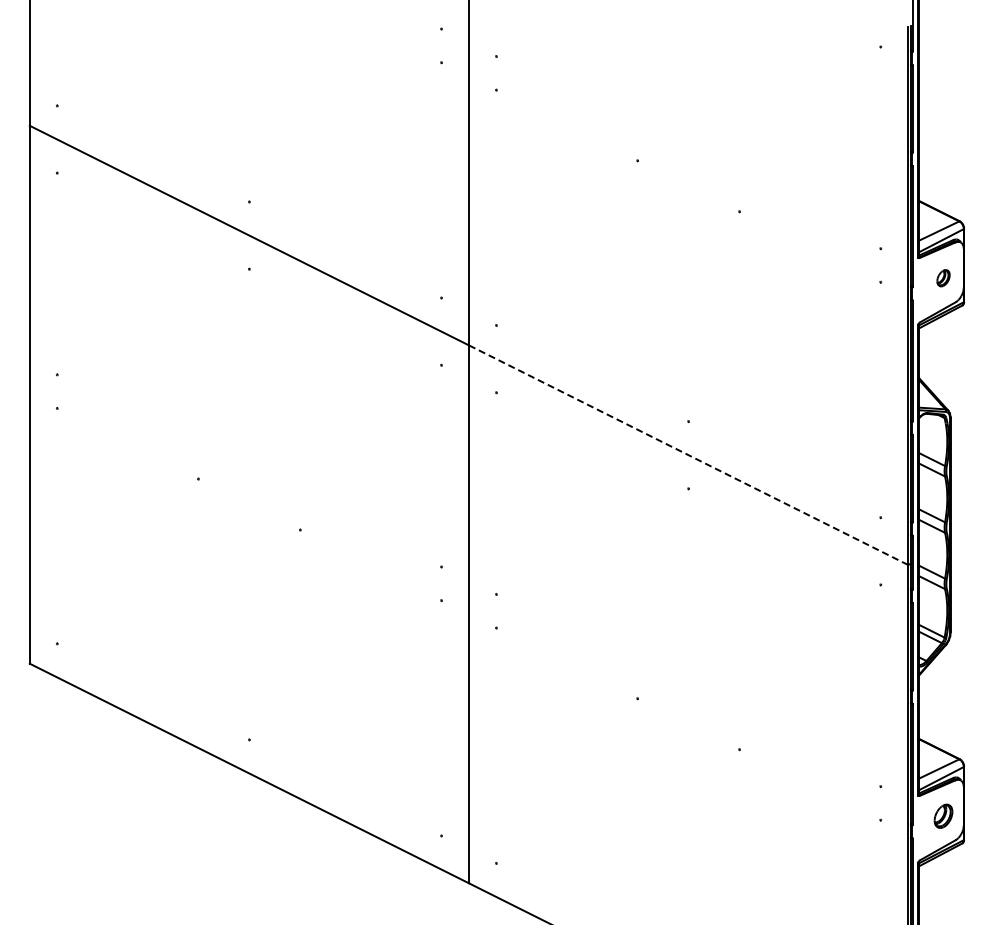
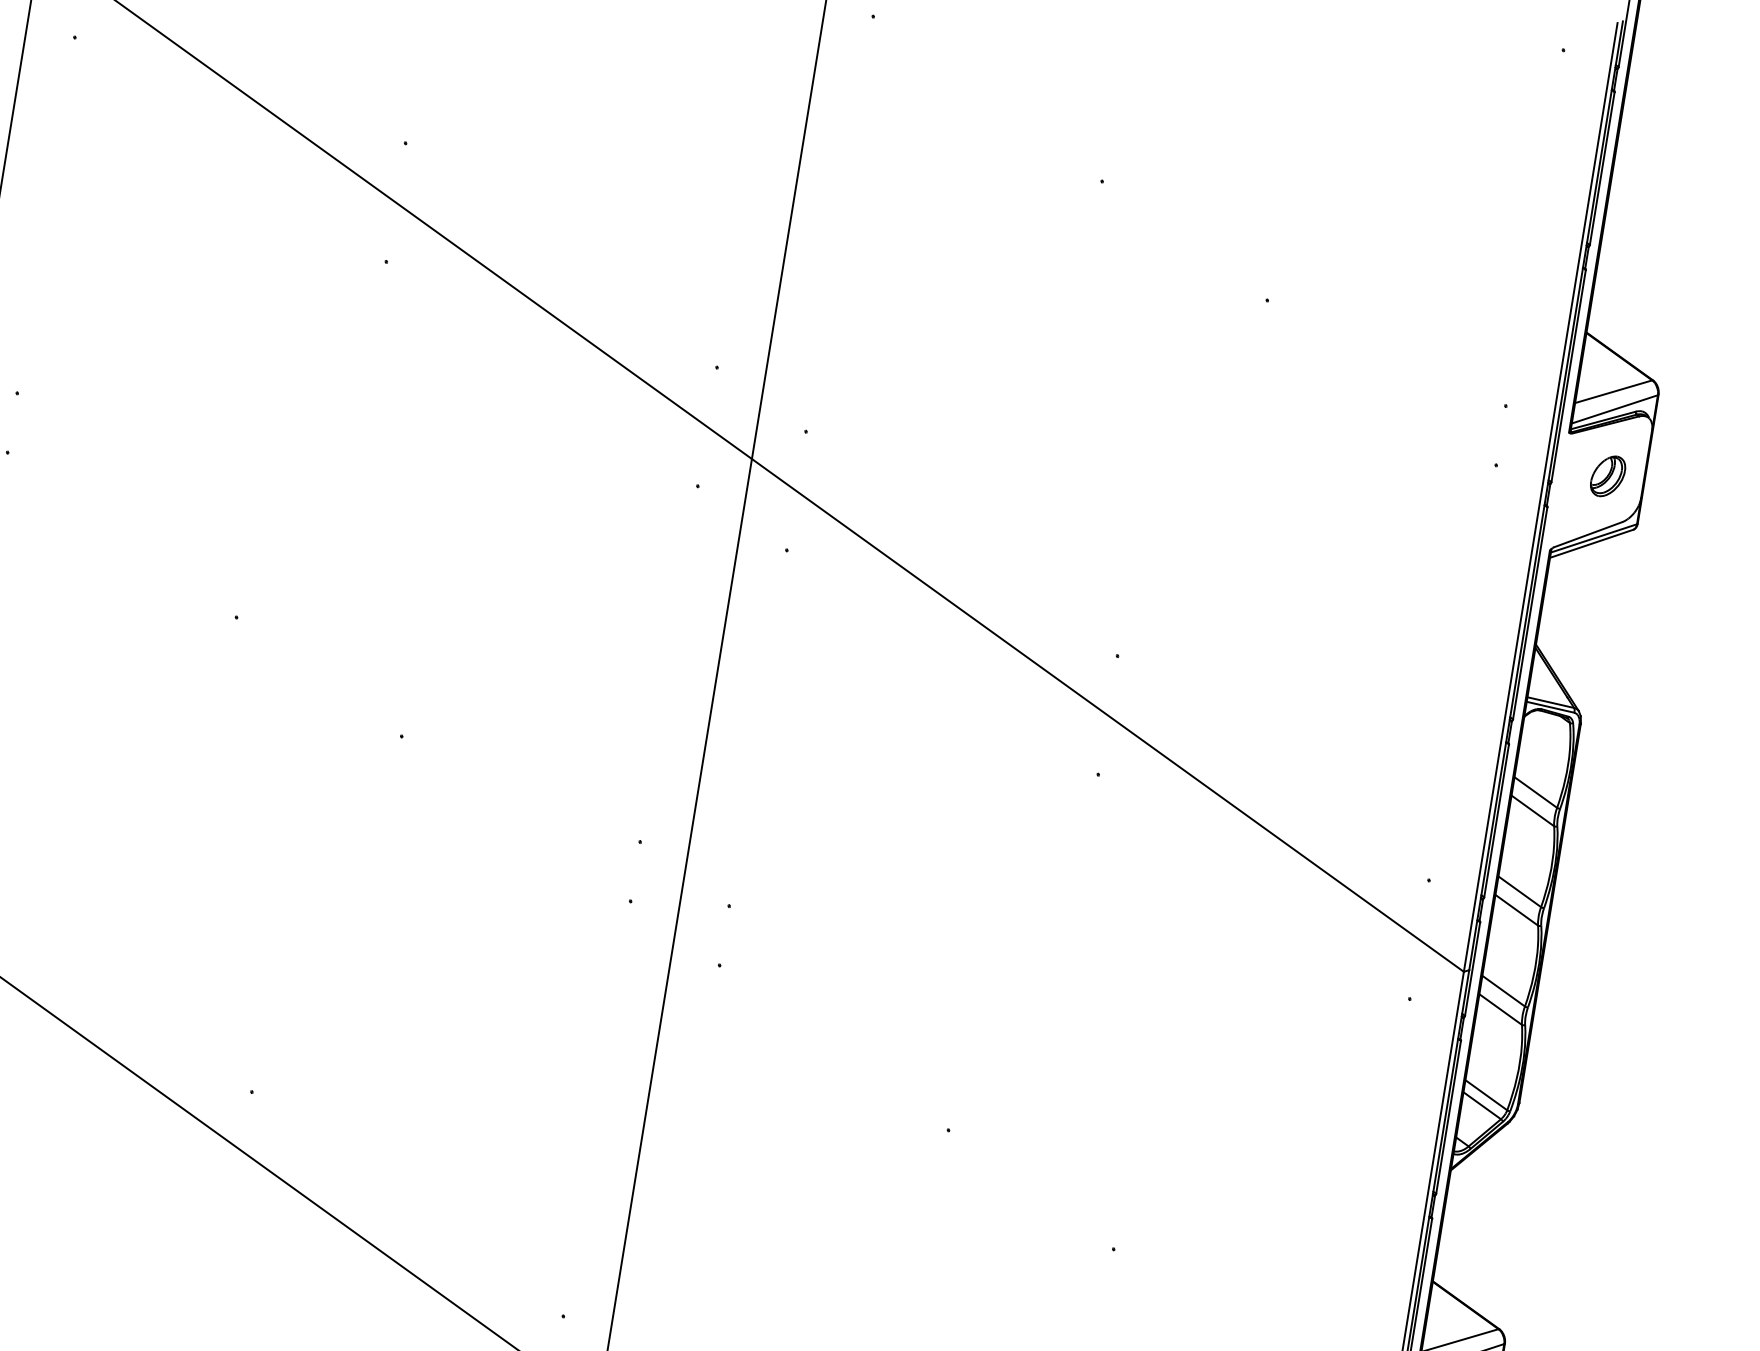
part: (943, 277) -> (1608, 474), size x1.43
line: (688, 455) -> (1107, 715), dashed -> solid

